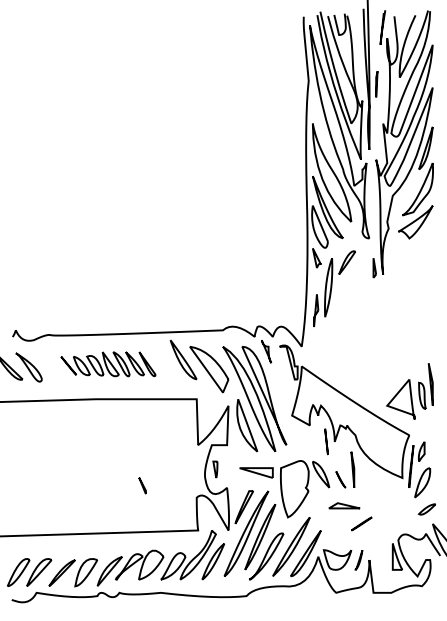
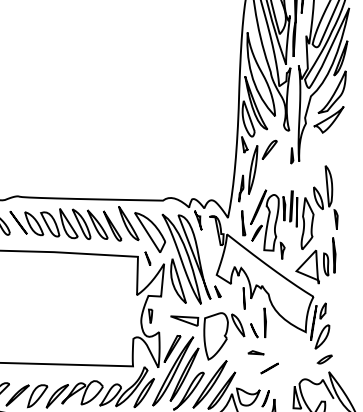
part: (375, 334) -> (290, 211), added
part: (108, 364) -> (66, 223), size x1.43
part: (294, 435) -> (217, 291), added
line: (142, 485) -> (147, 258), moved
part: (344, 505) -> (256, 352), size x0.62

